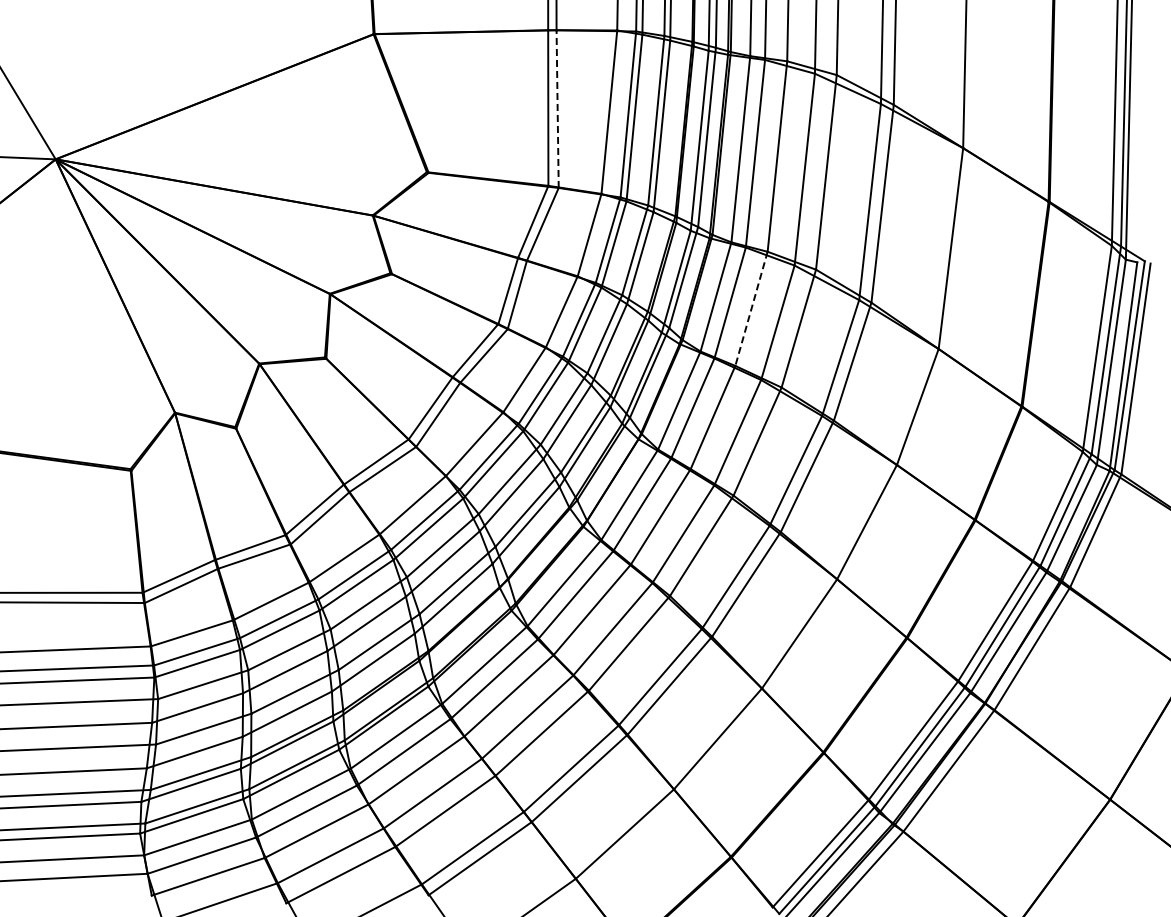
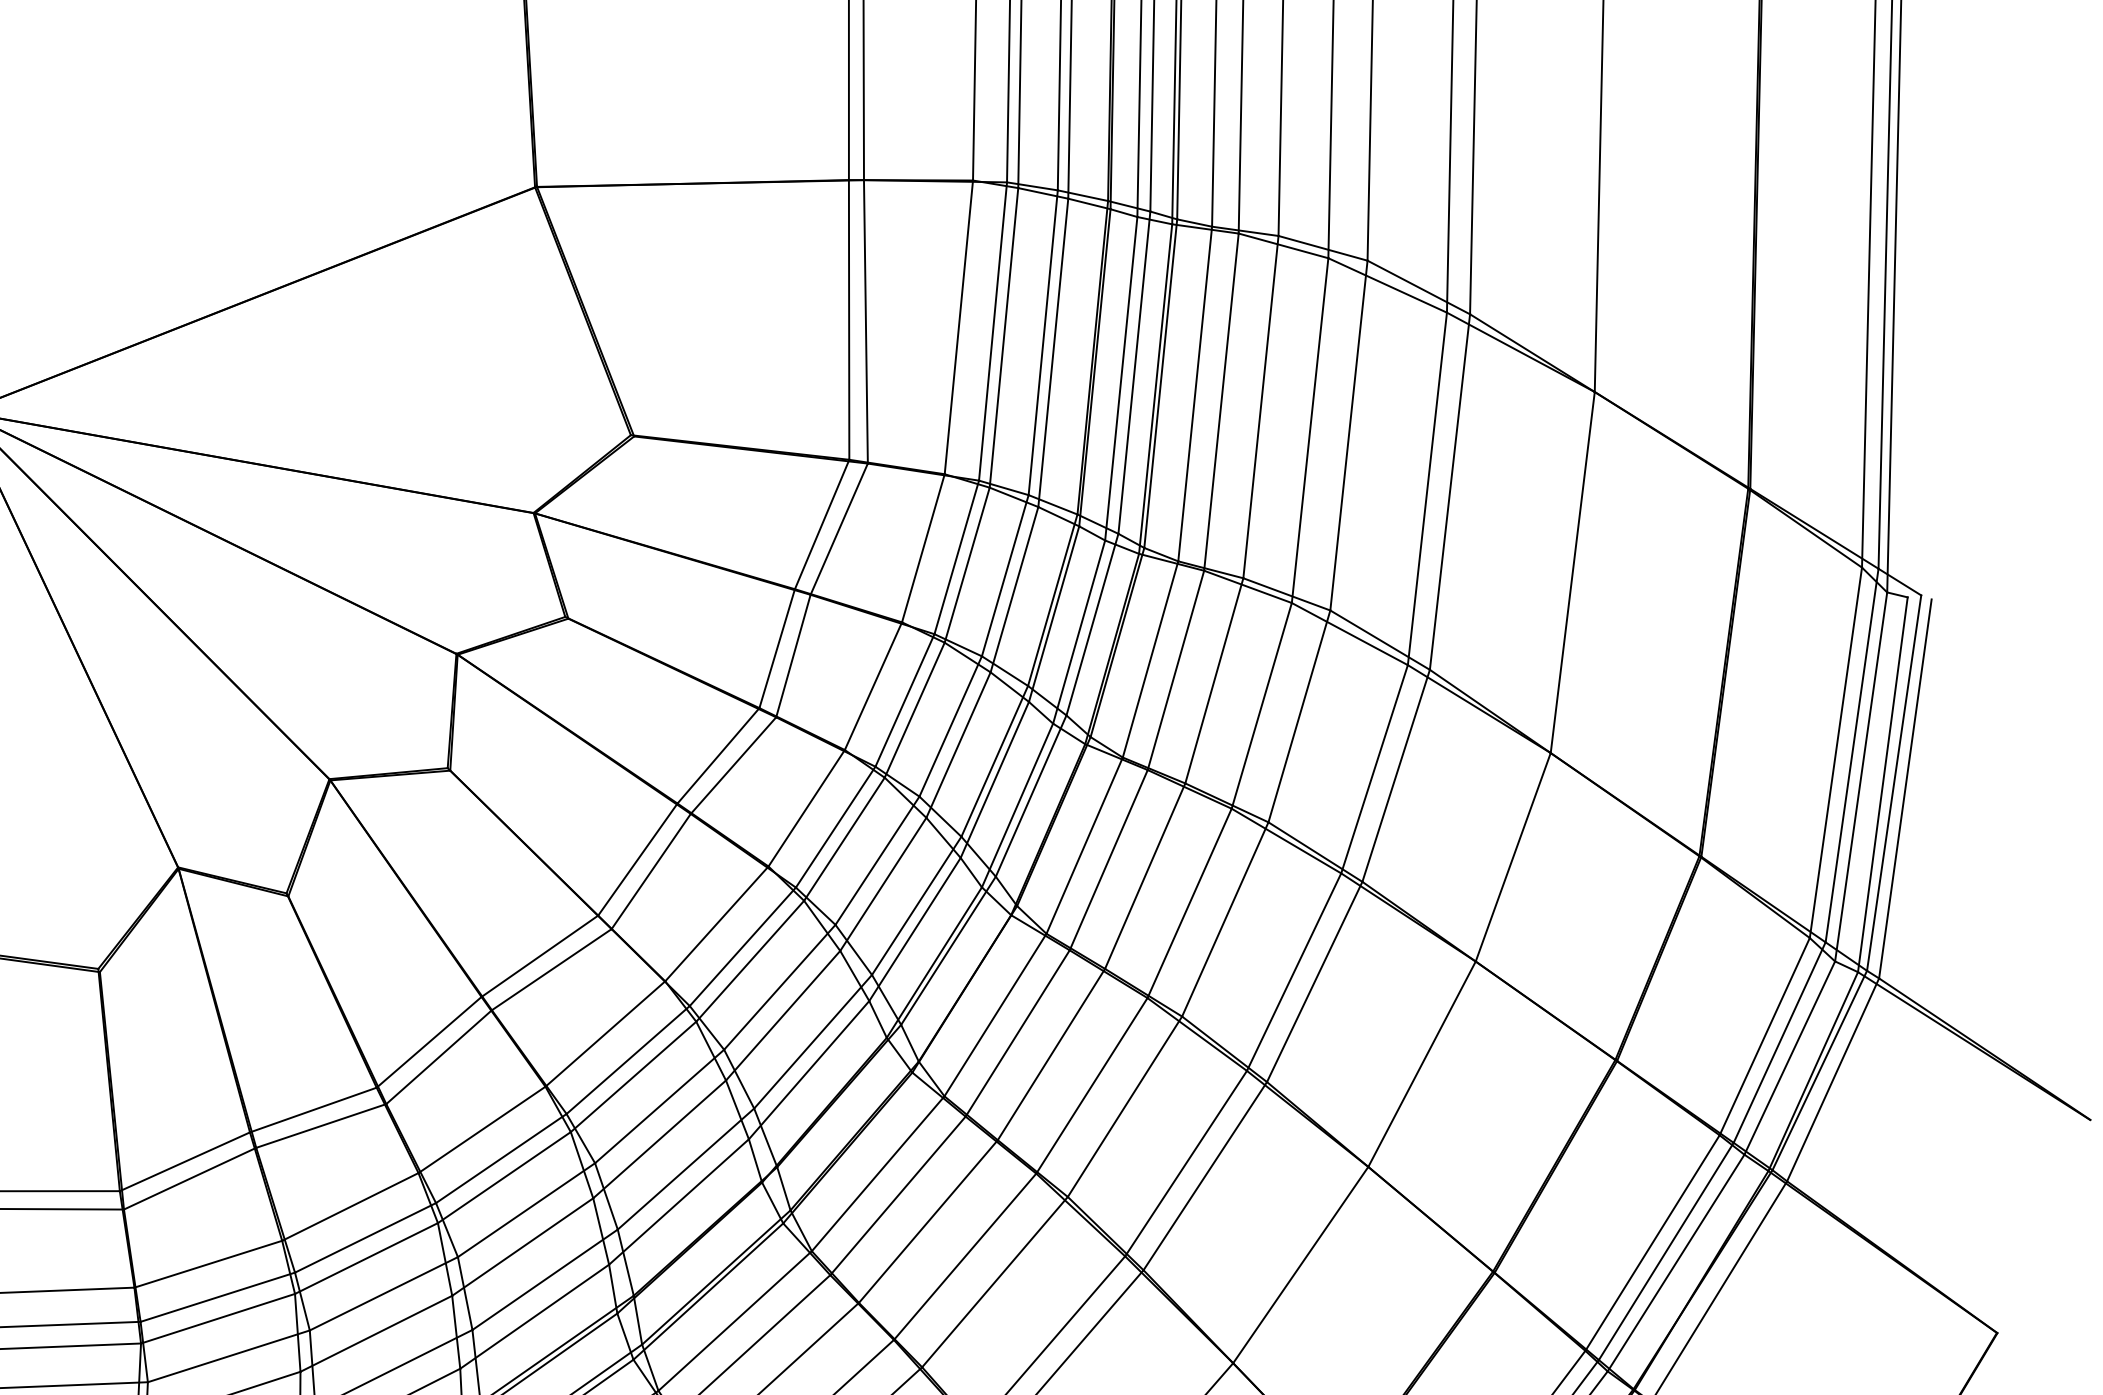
line: (557, 109) -> (865, 322), dashed -> solid
line: (751, 309) -> (1214, 682), dashed -> solid

